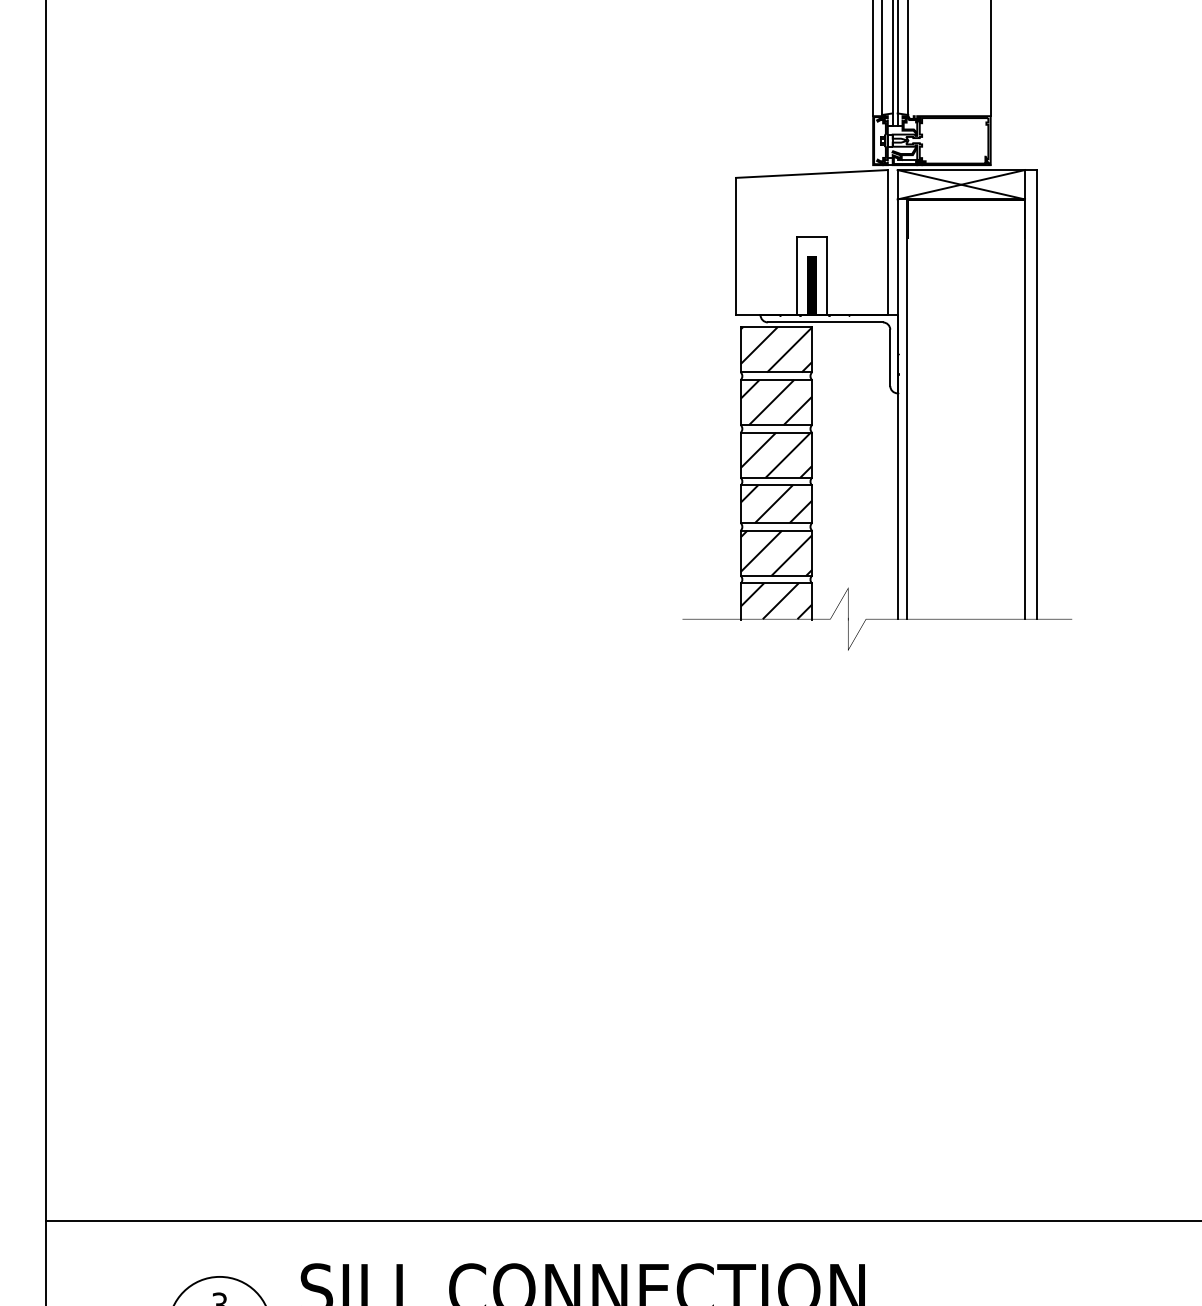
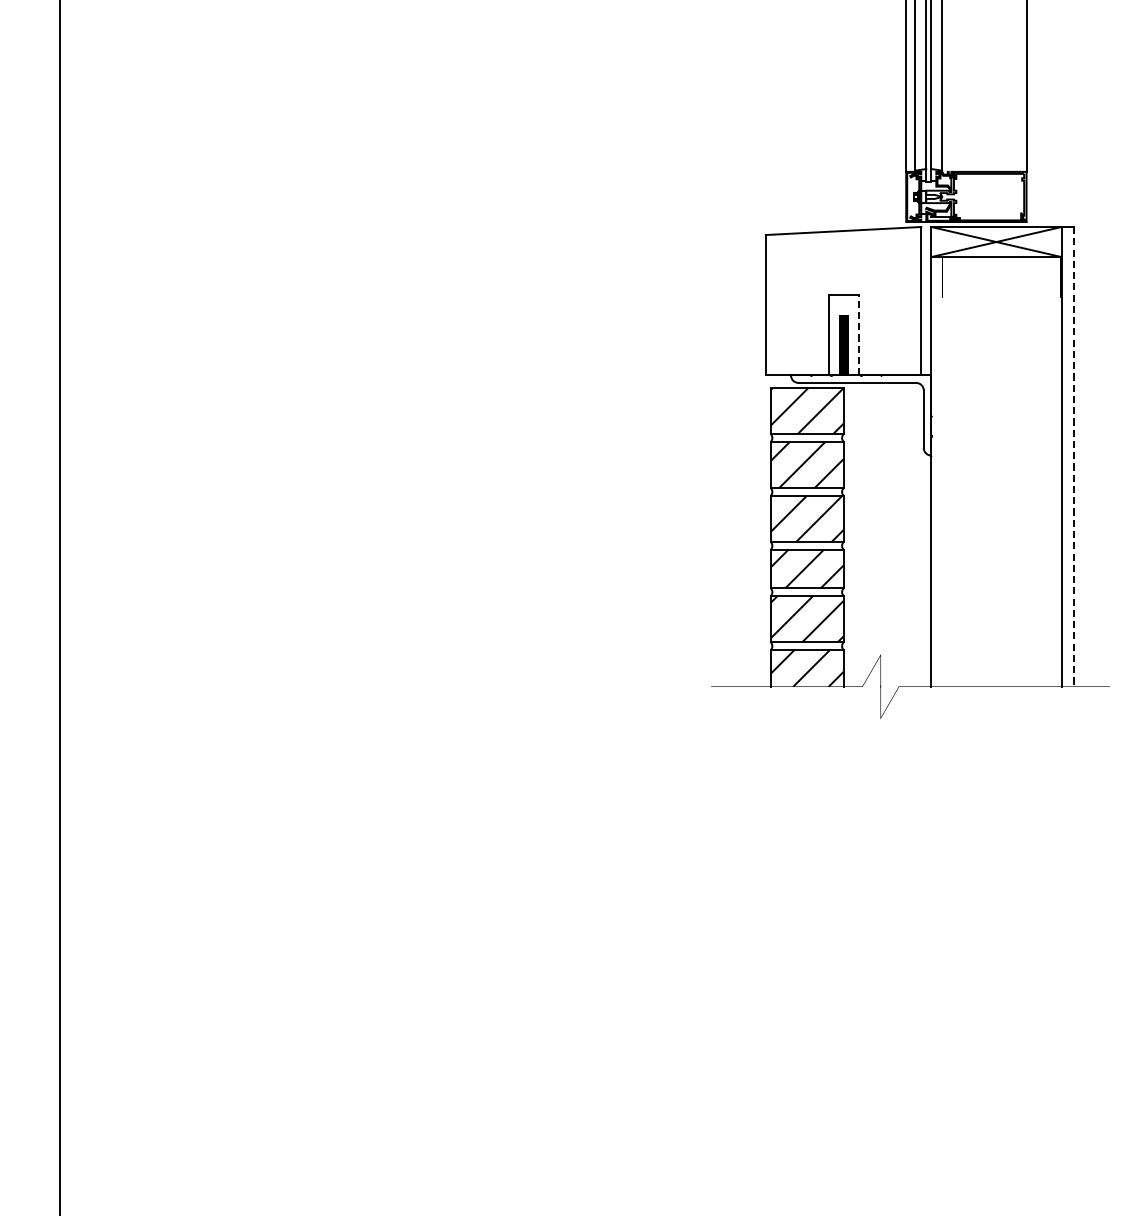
line: (826, 275) -> (858, 334), solid -> dashed
line: (1037, 394) -> (1074, 456), solid -> dashed
line: (907, 409) -> (941, 472), removed

